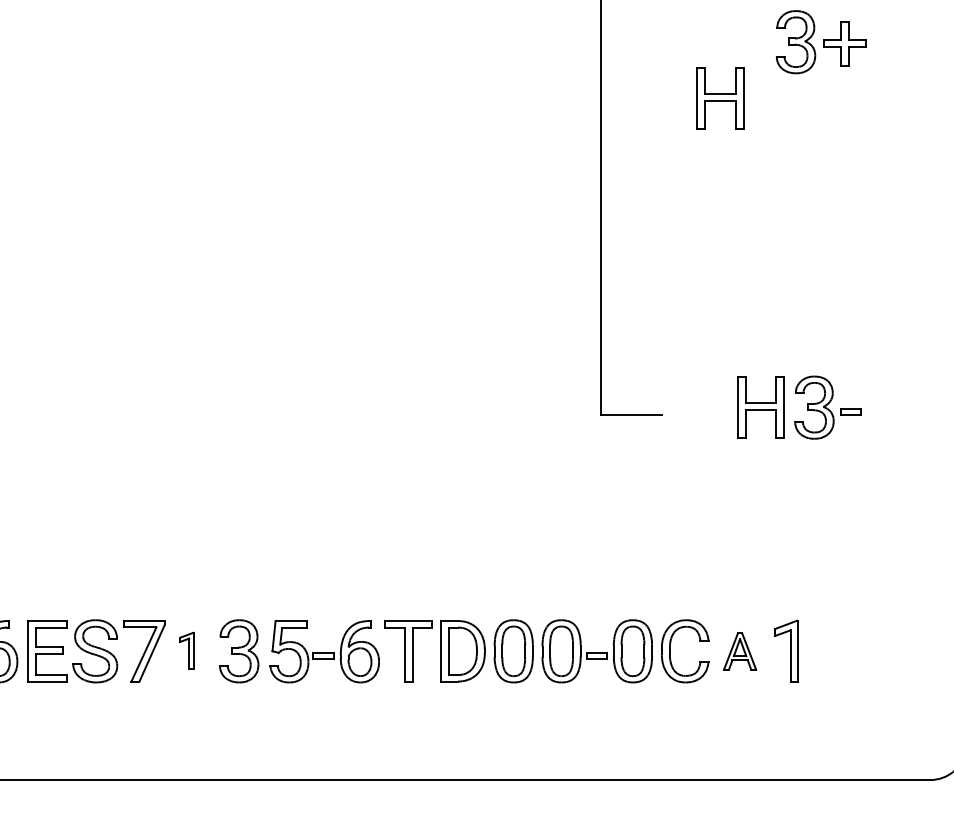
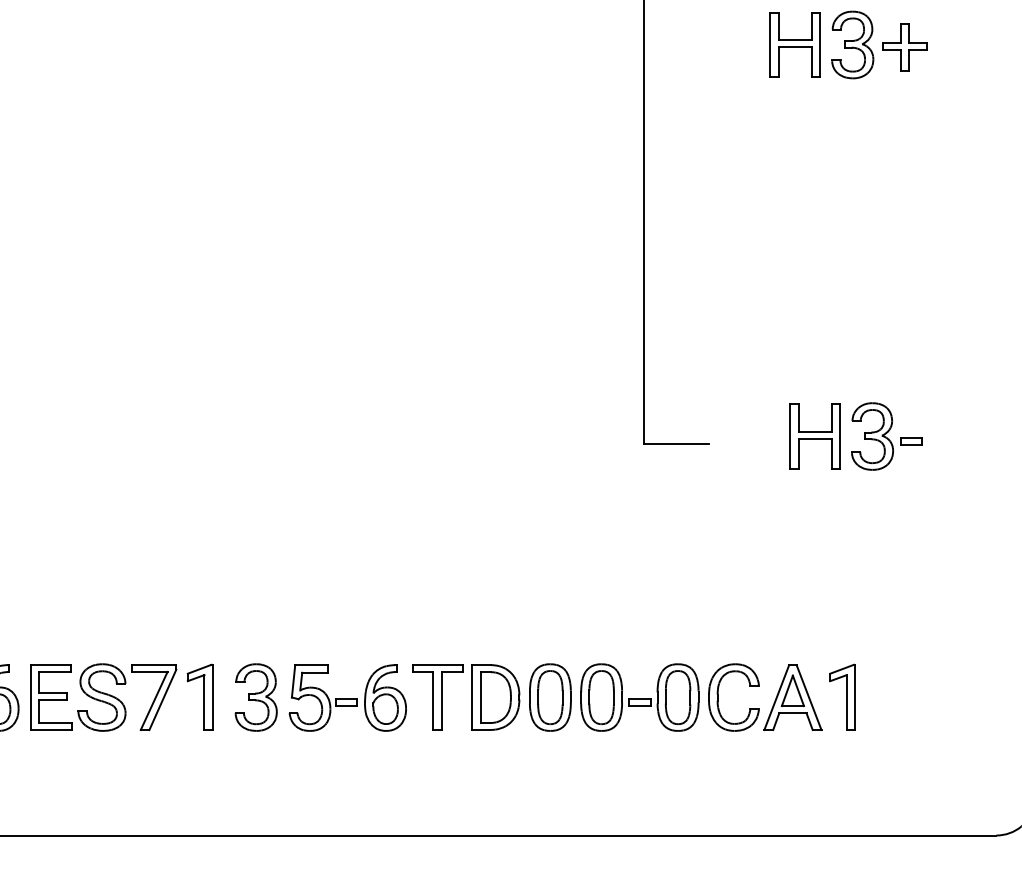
part: (720, 98) -> (795, 45), moved
part: (186, 650) -> (199, 696), size x1.67
part: (739, 651) -> (792, 697), size x1.67

